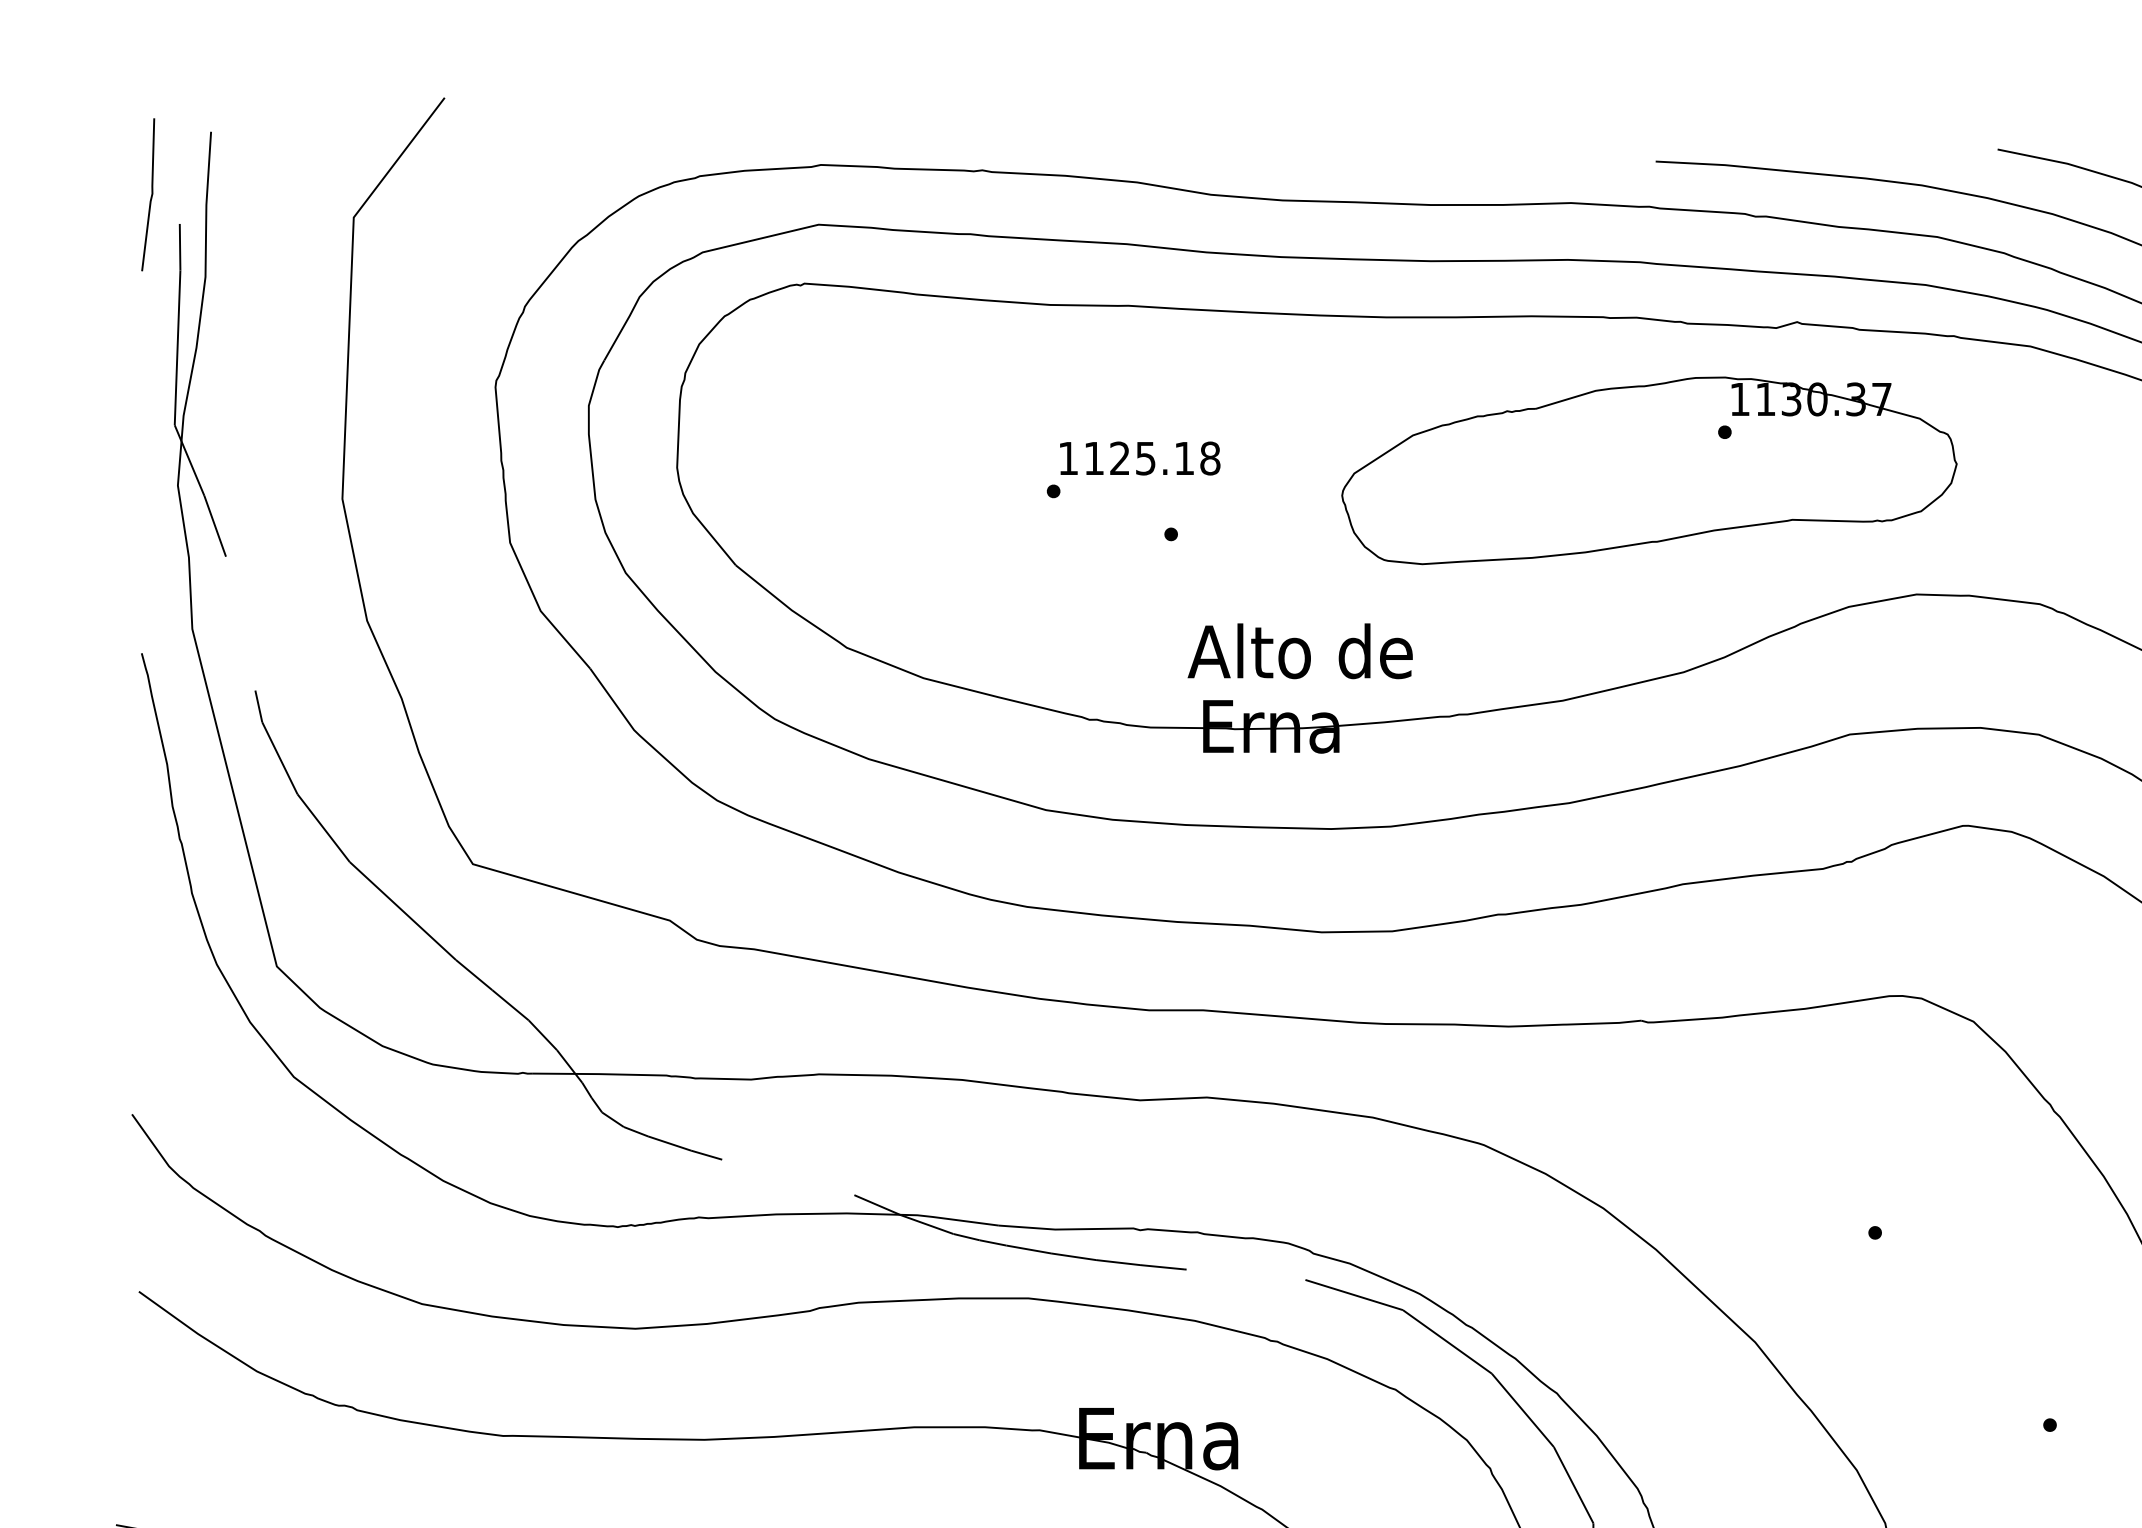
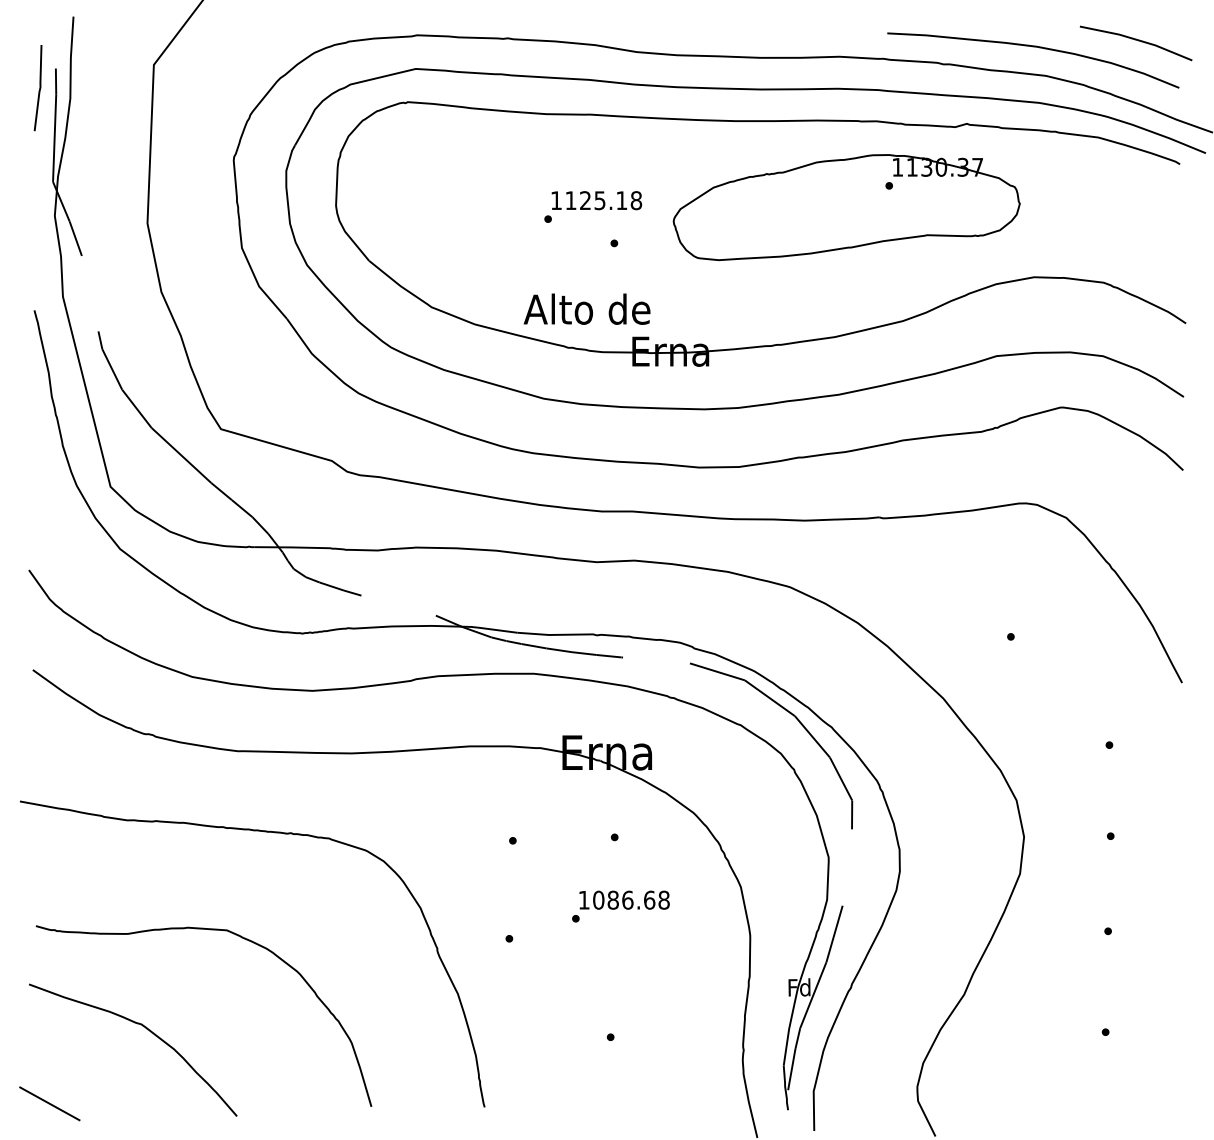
line: (150, 195) -> (39, 88), moved
part: (1648, 470) -> (846, 207), moved
text: (1299, 649) -> (586, 308), moved

